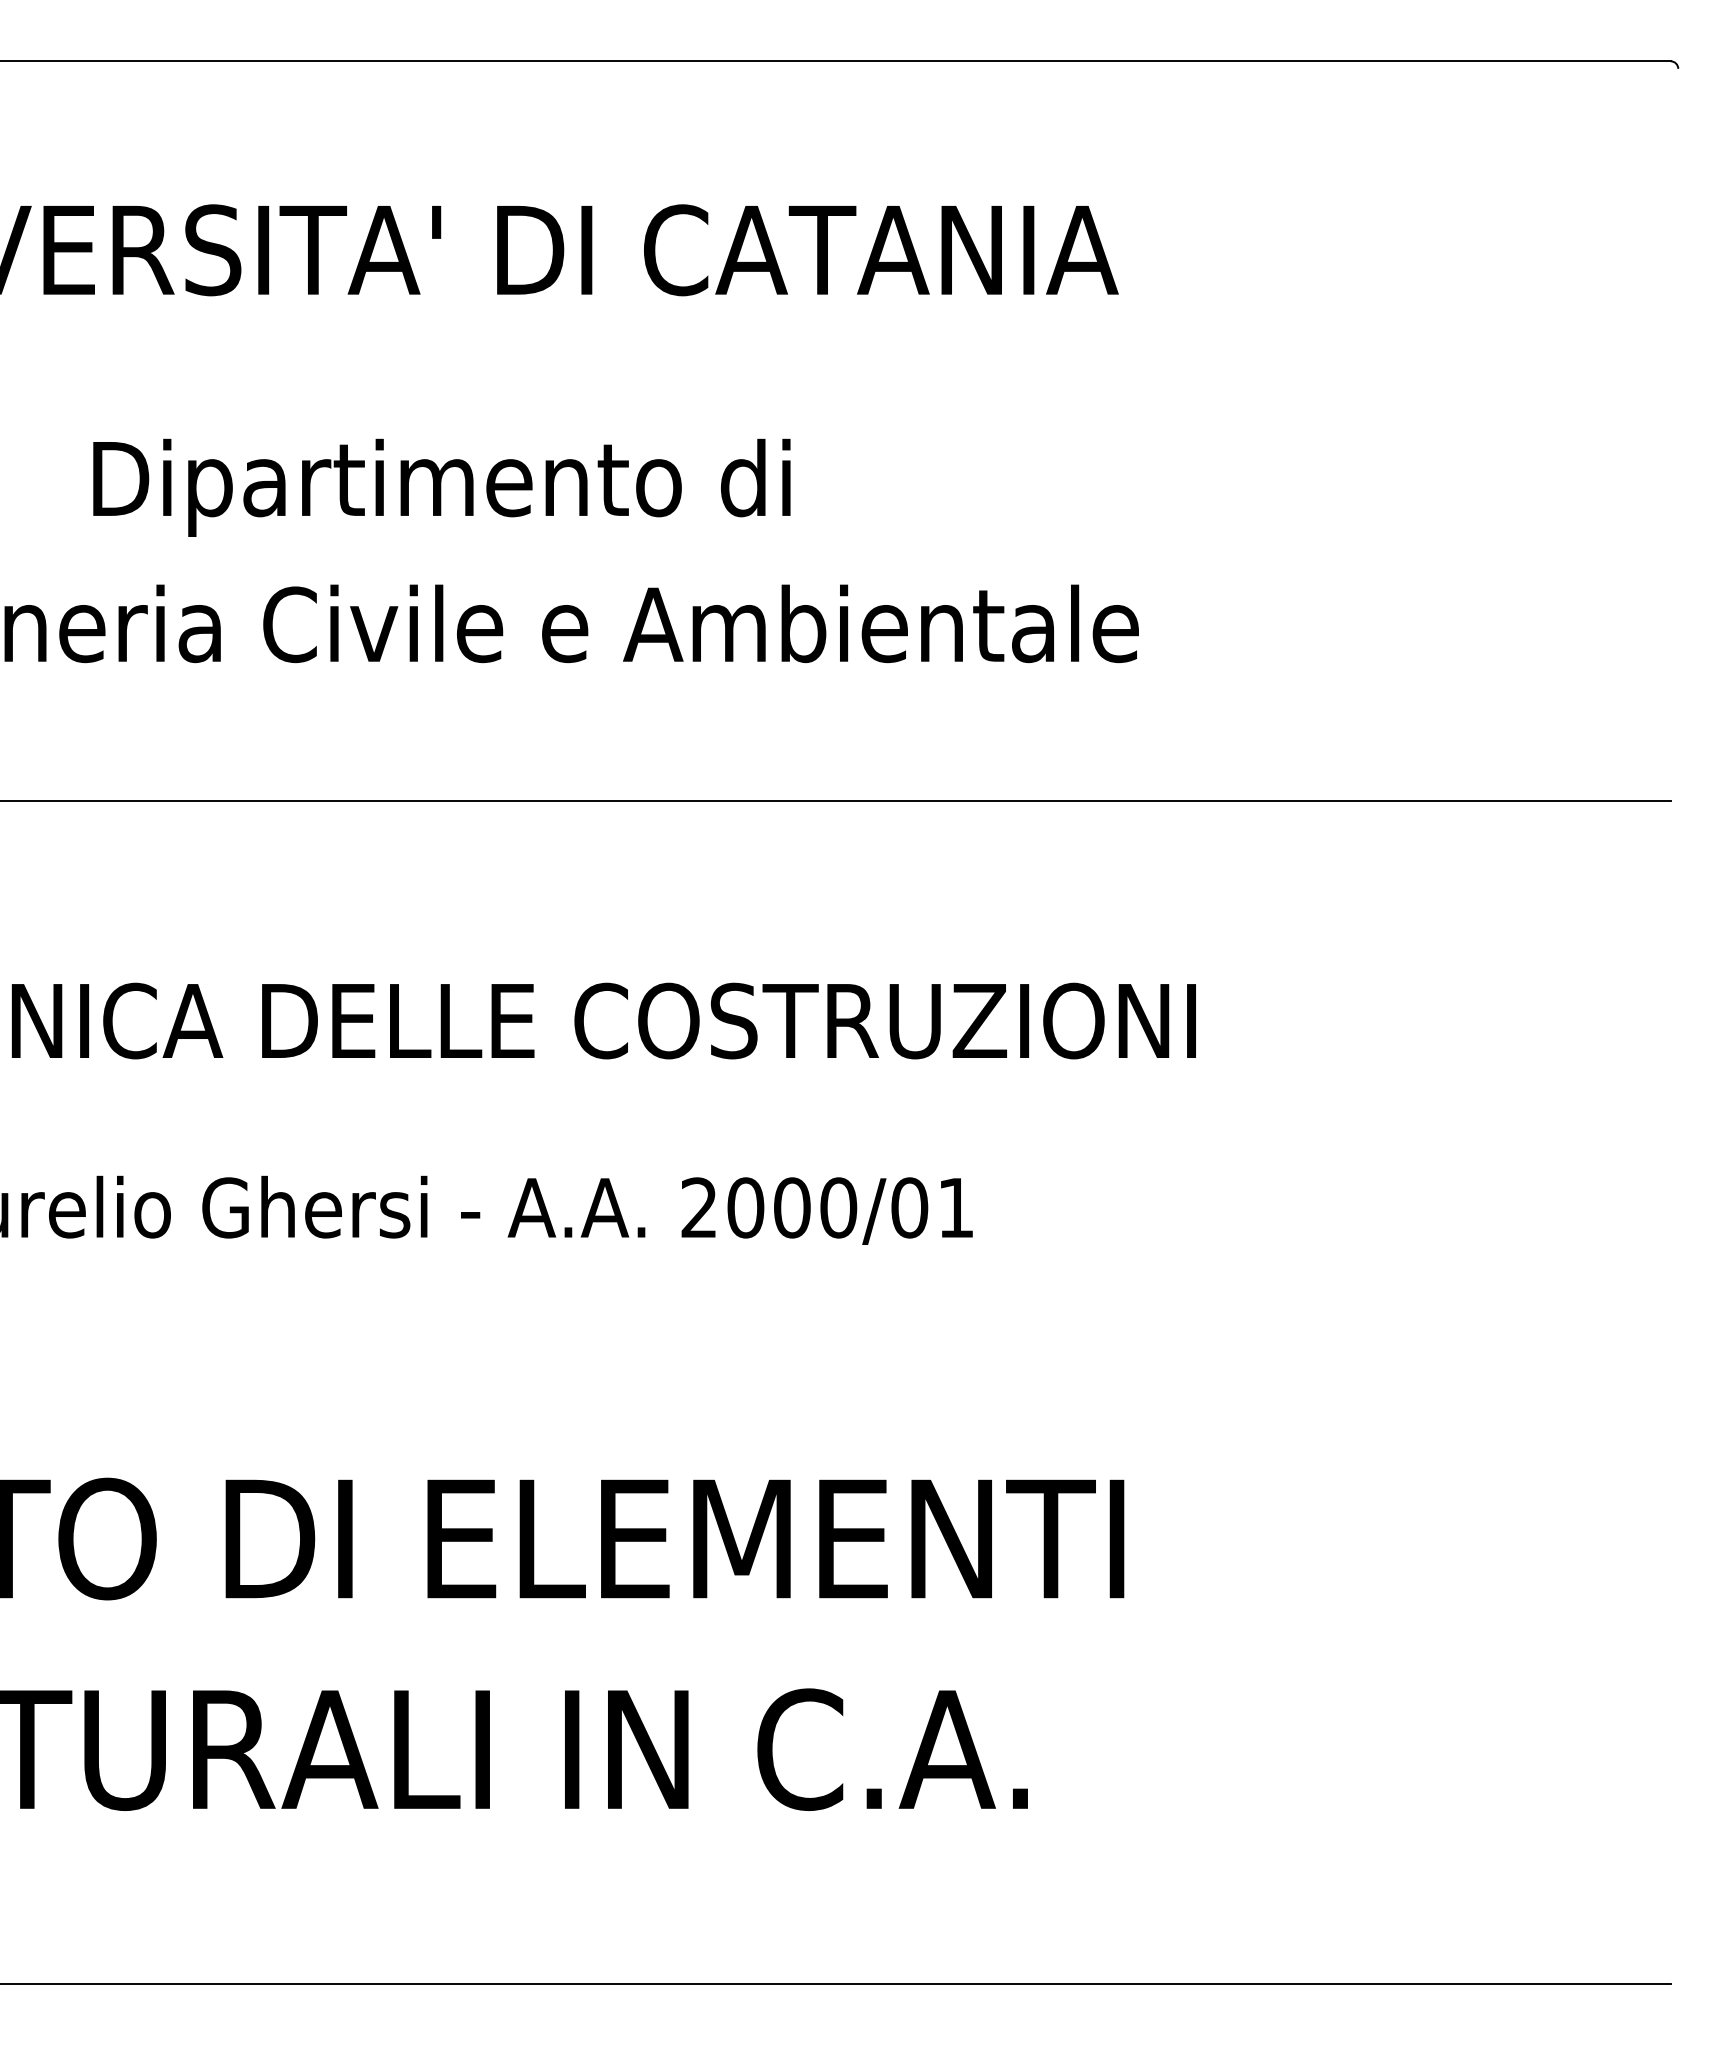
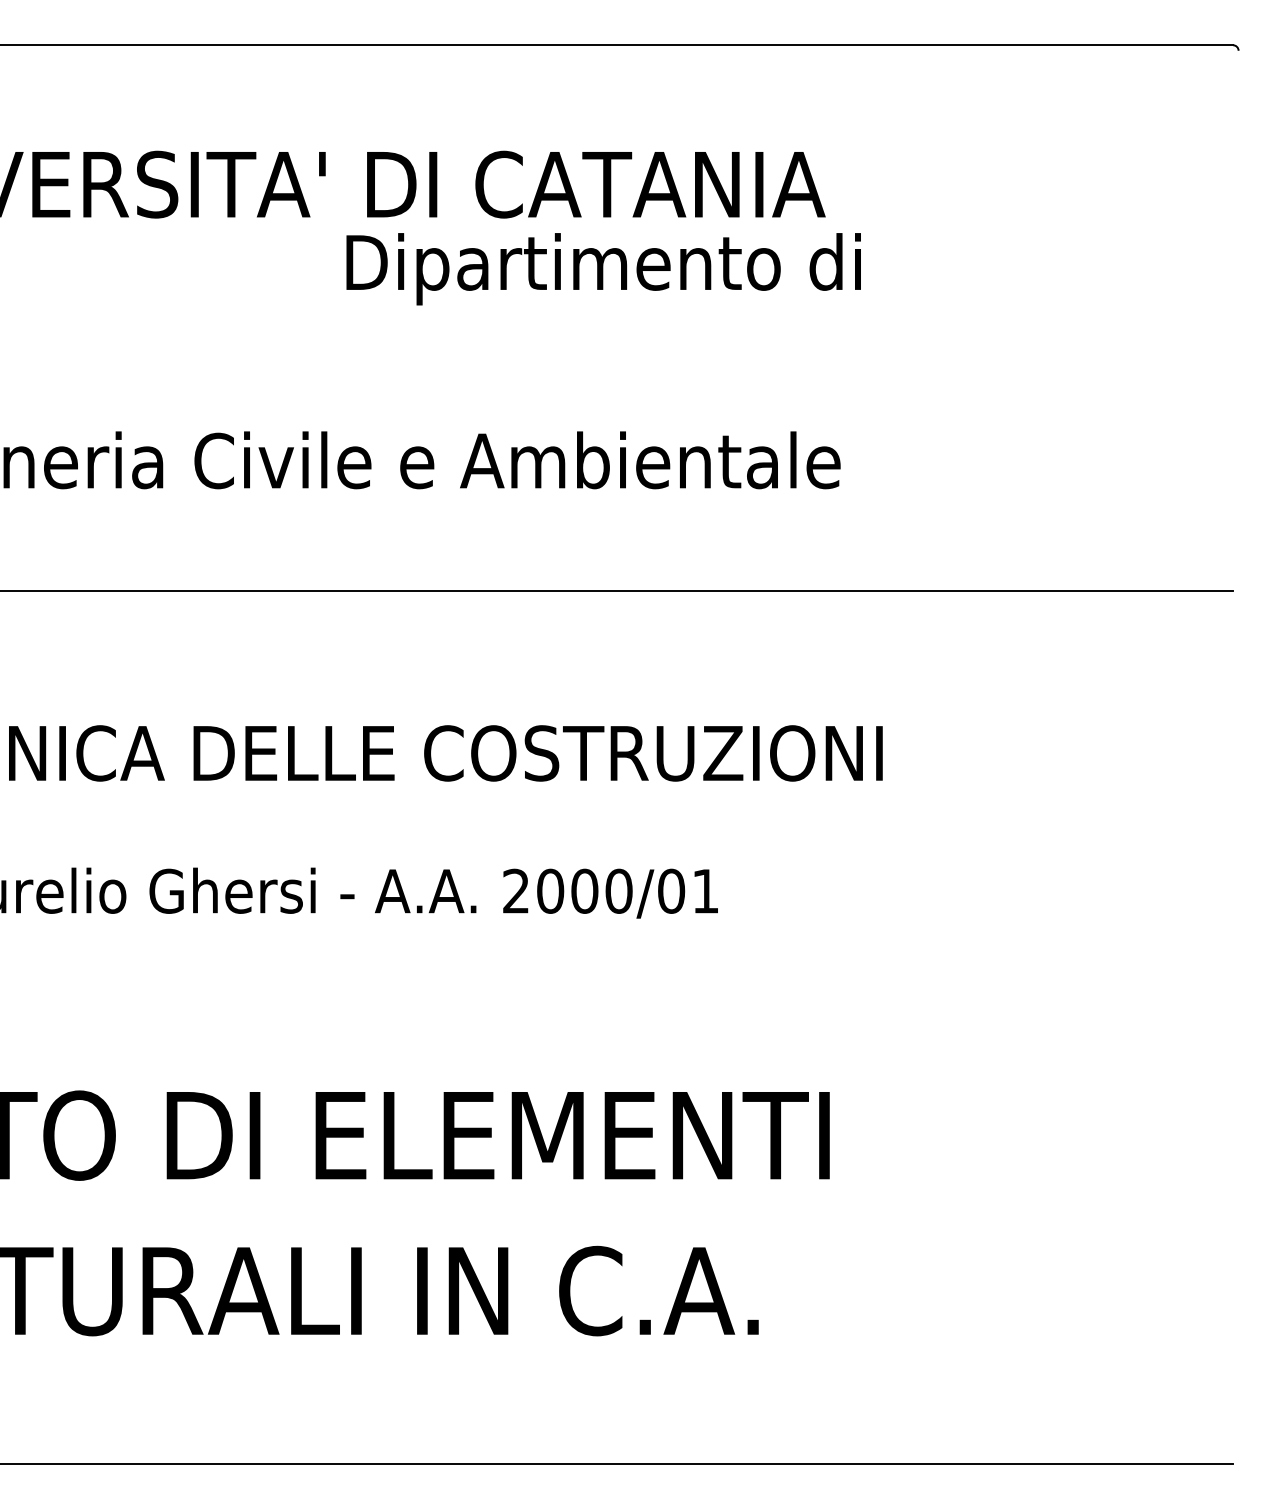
text: (441, 487) -> (603, 268), moved

